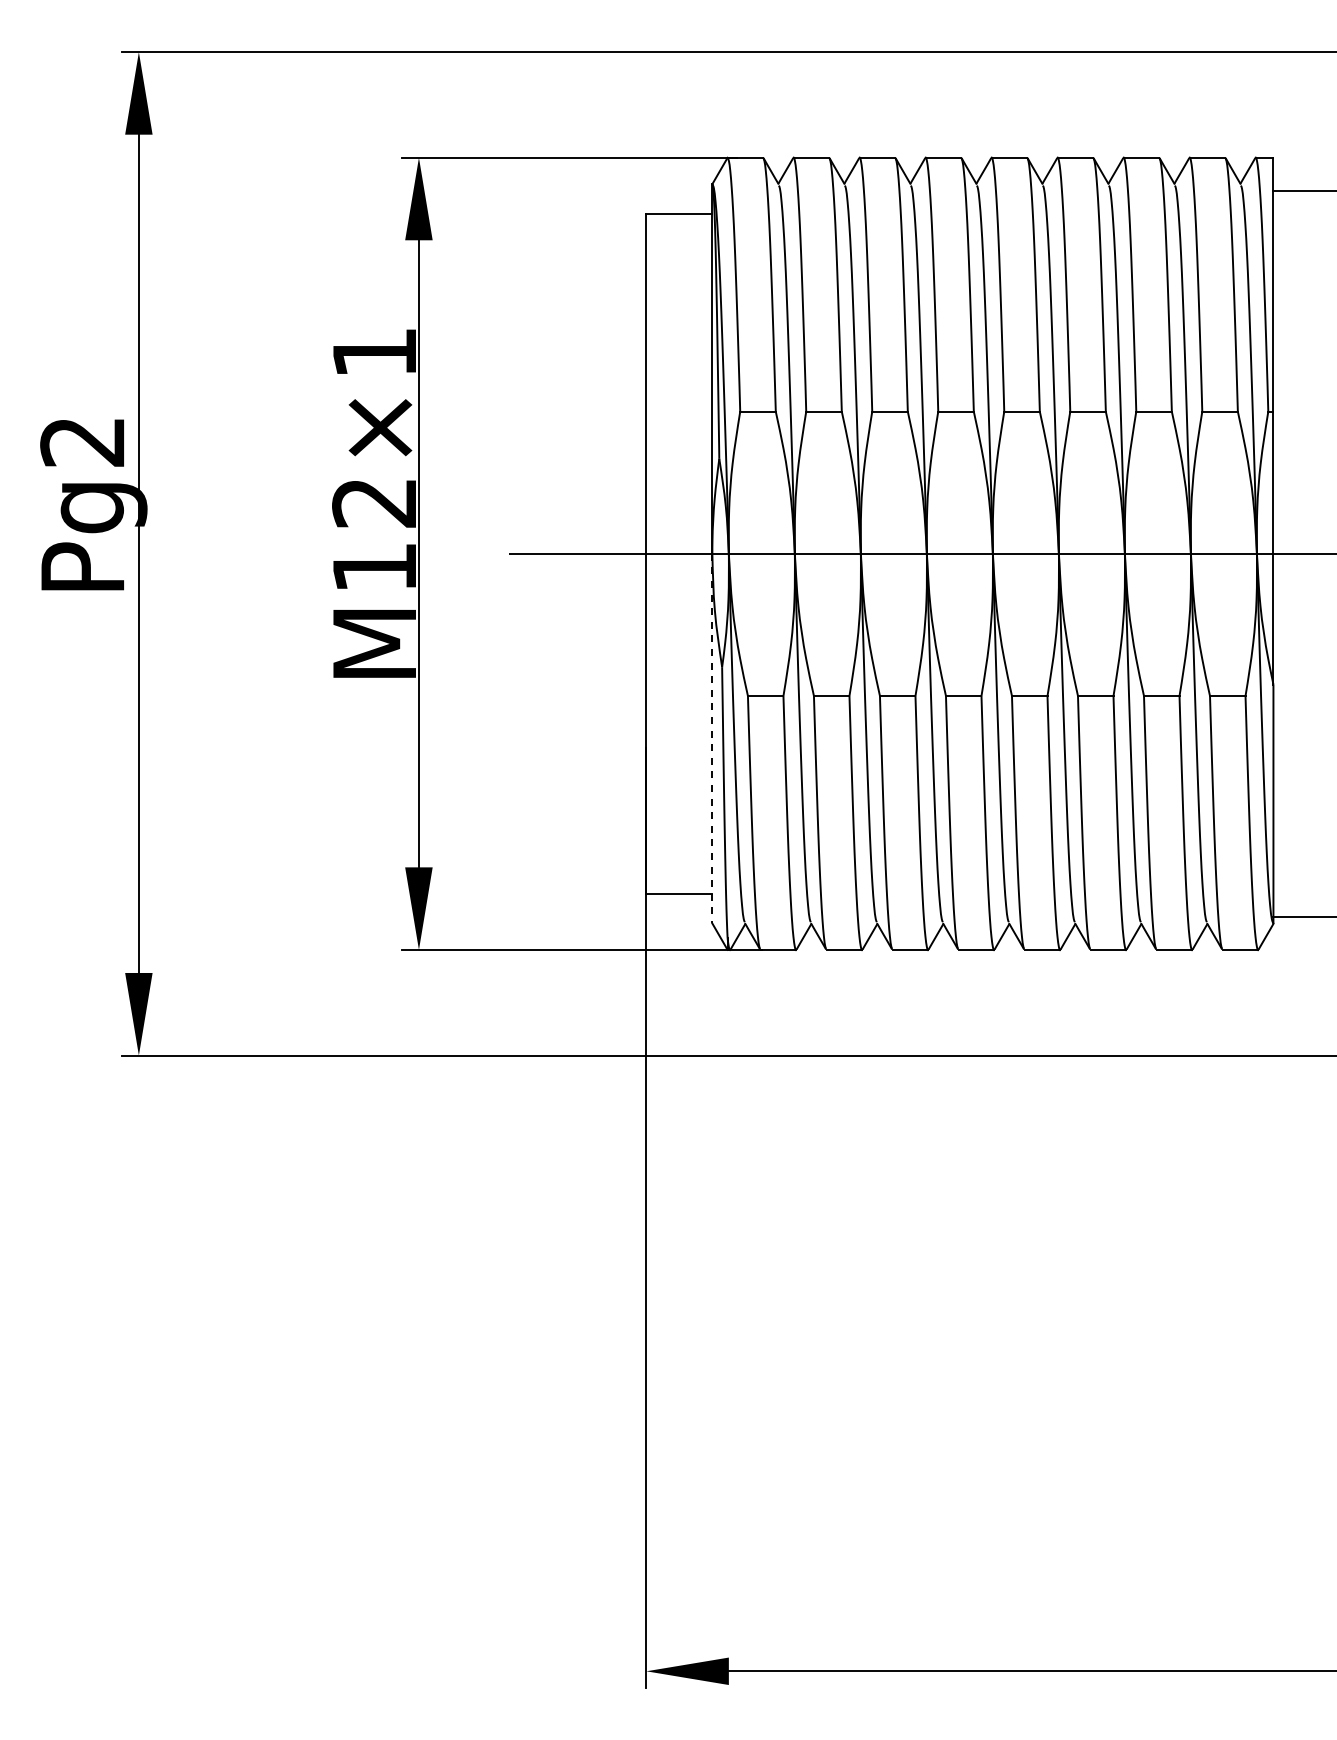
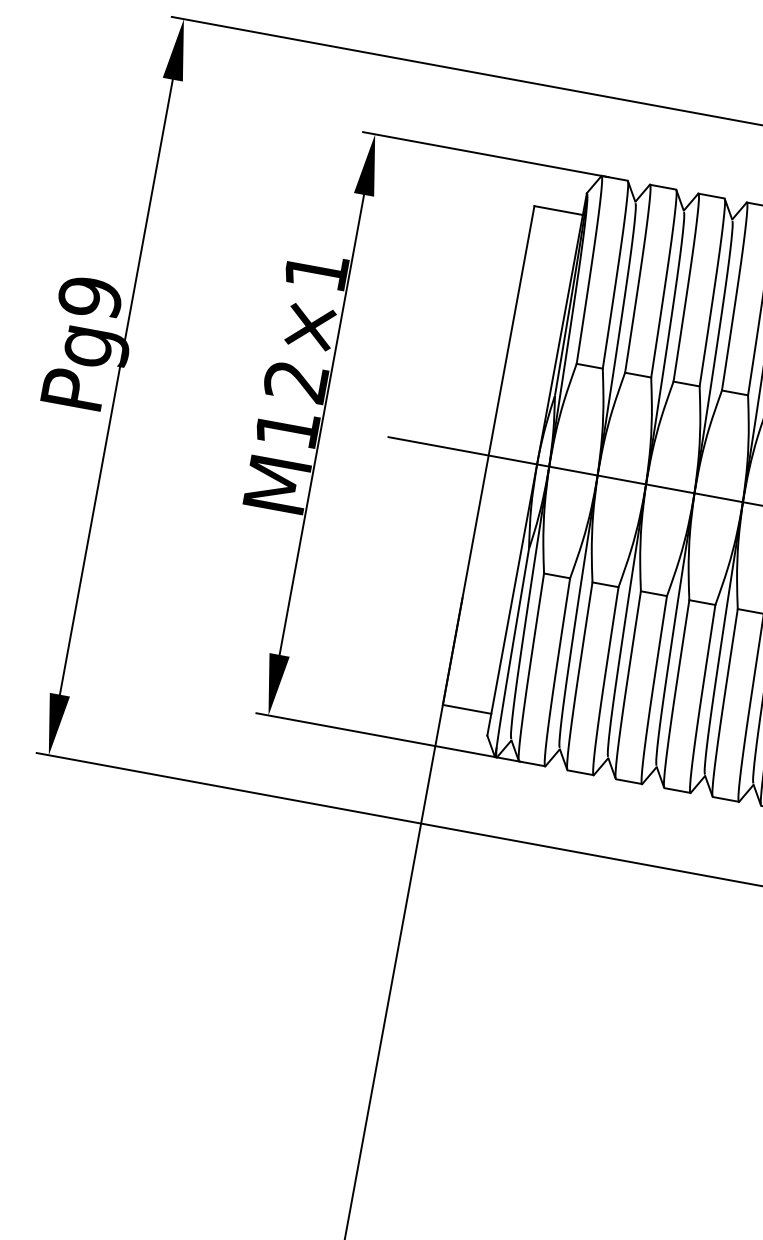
text: (82, 441) -> (90, 297), Pg2 -> Pg9
line: (712, 738) -> (512, 599), dashed -> solid

